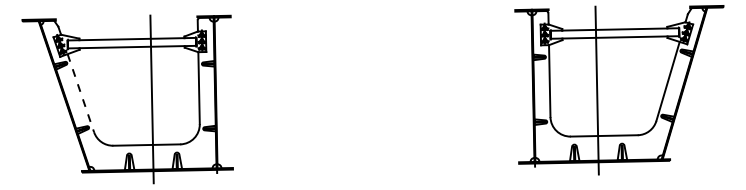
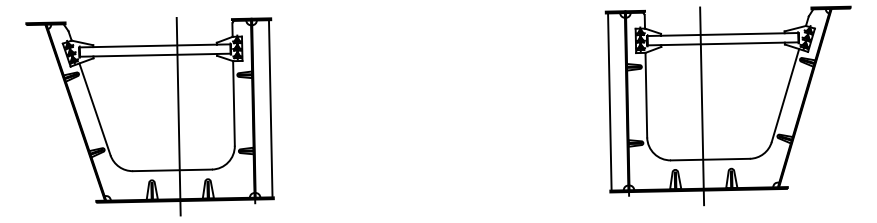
line: (518, 86) -> (609, 101), added
line: (230, 92) -> (270, 108), added
line: (81, 93) -> (95, 109), dashed -> solid

